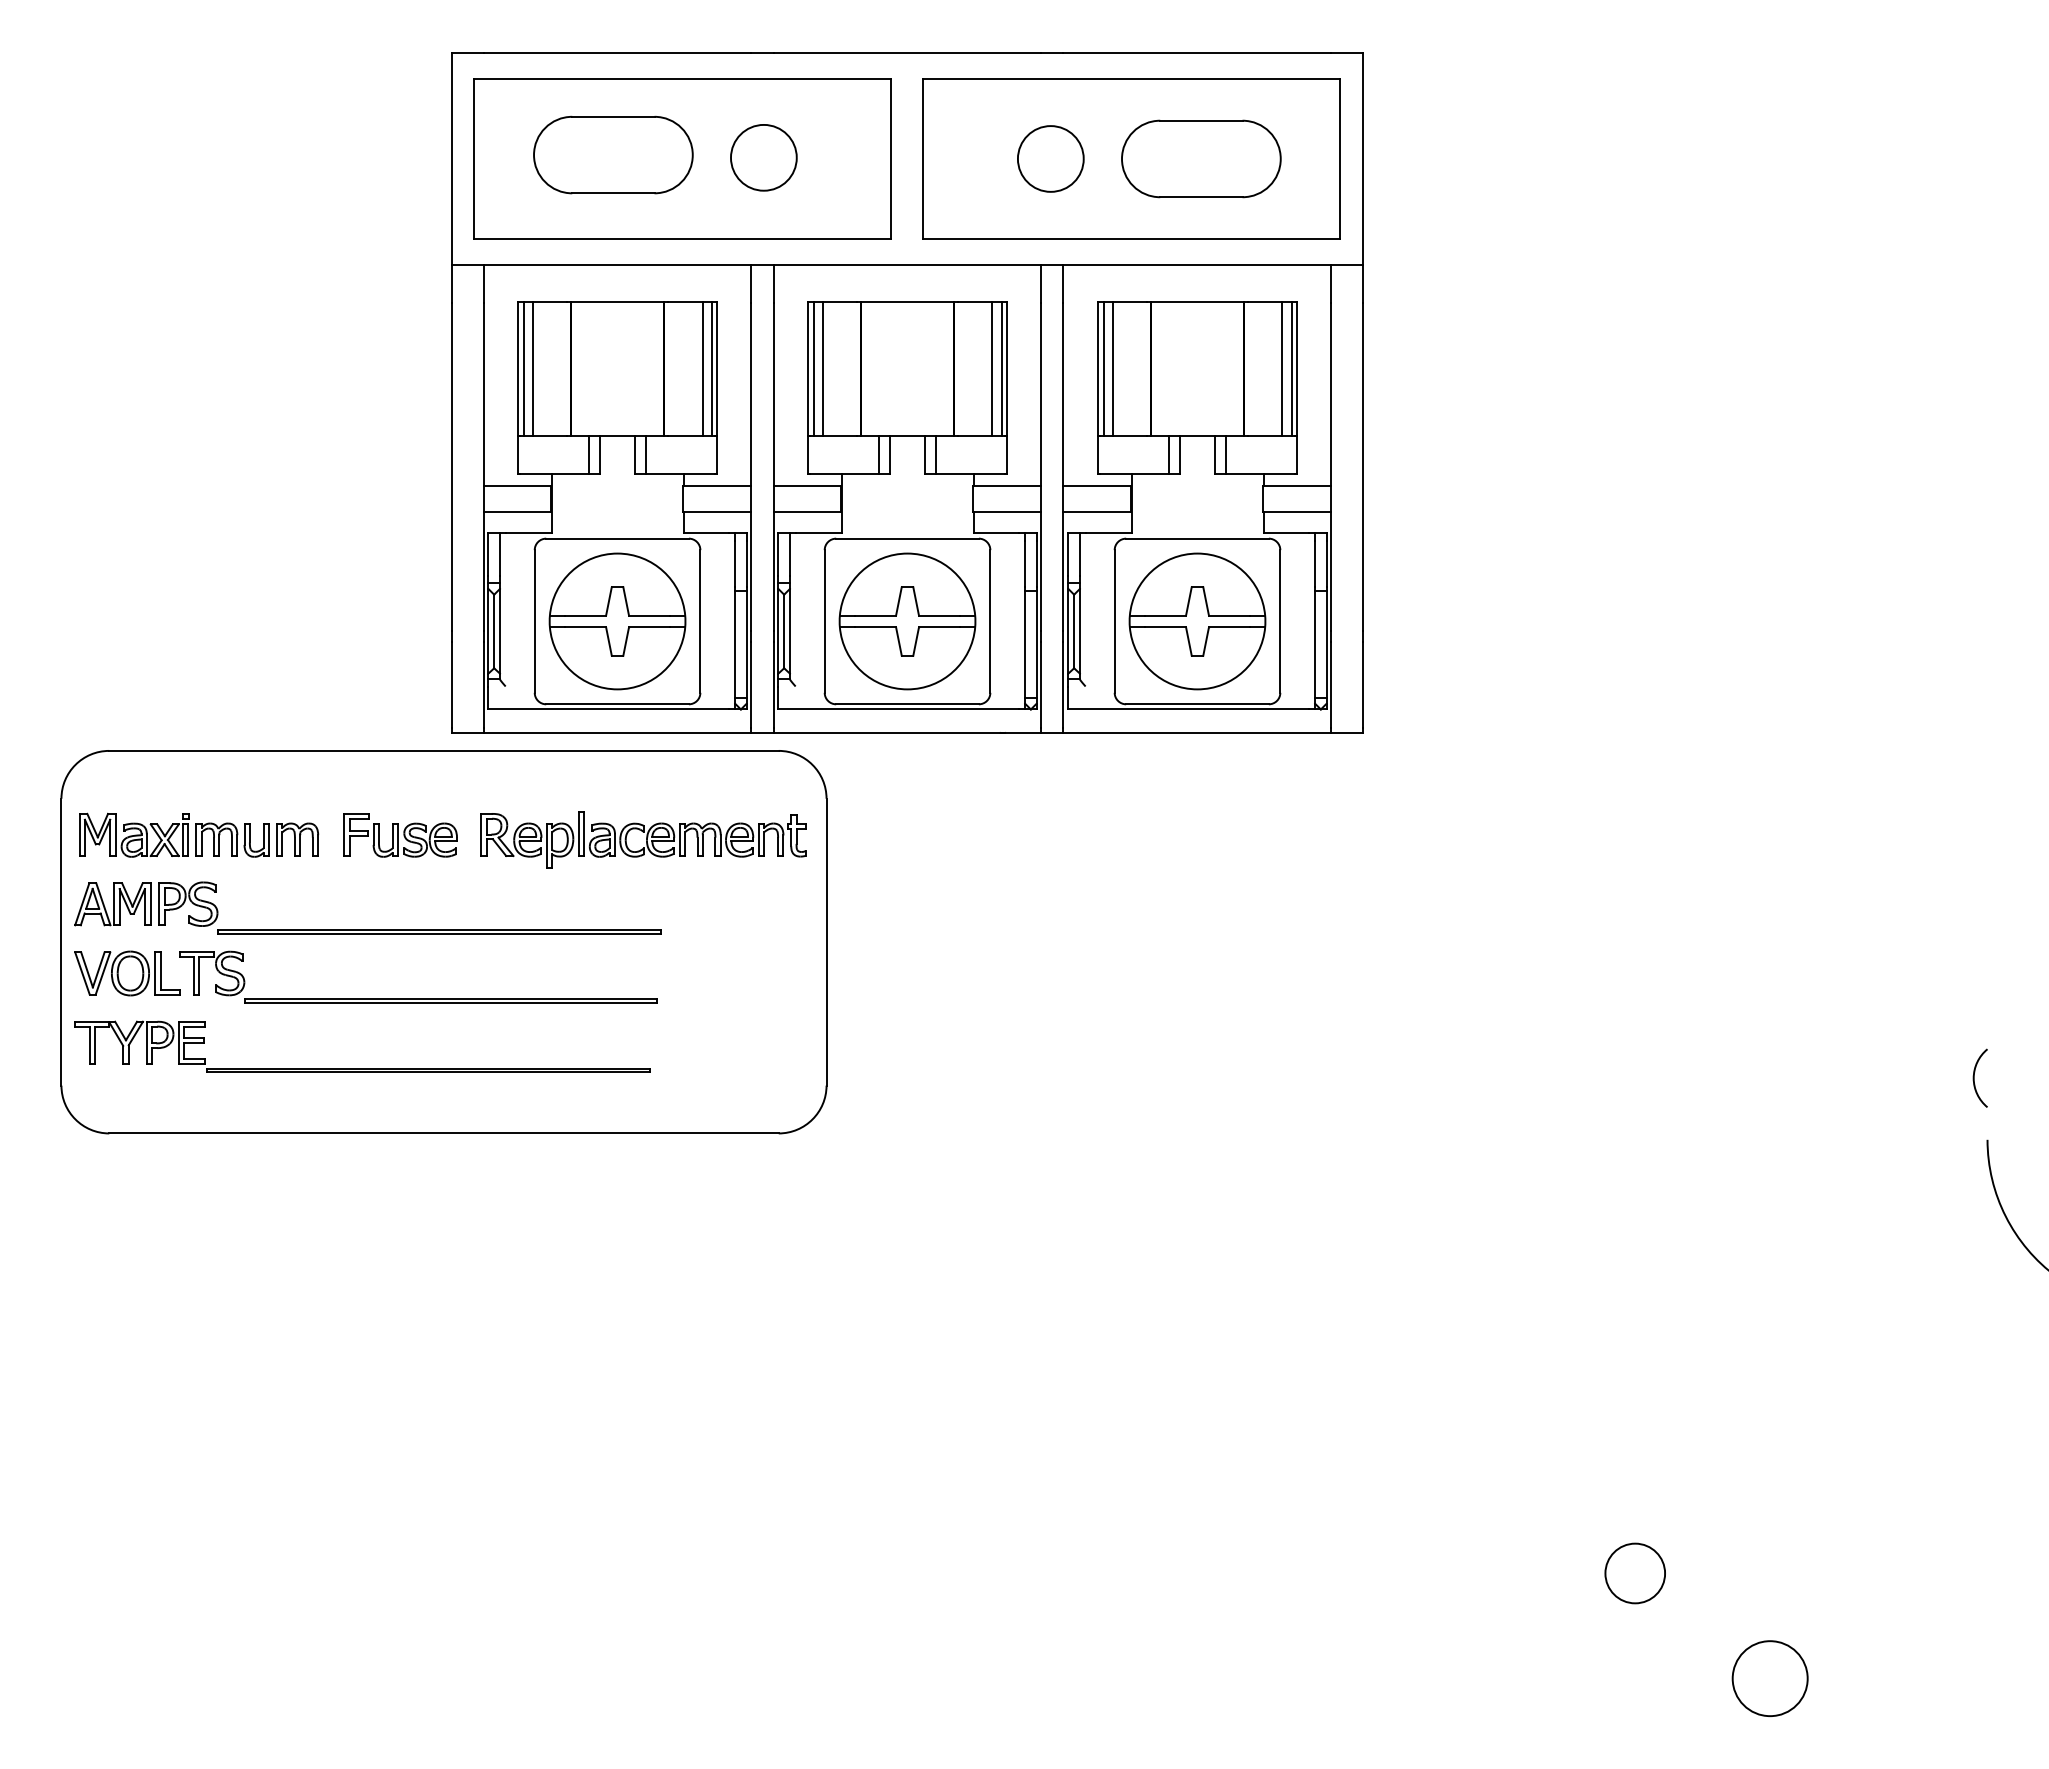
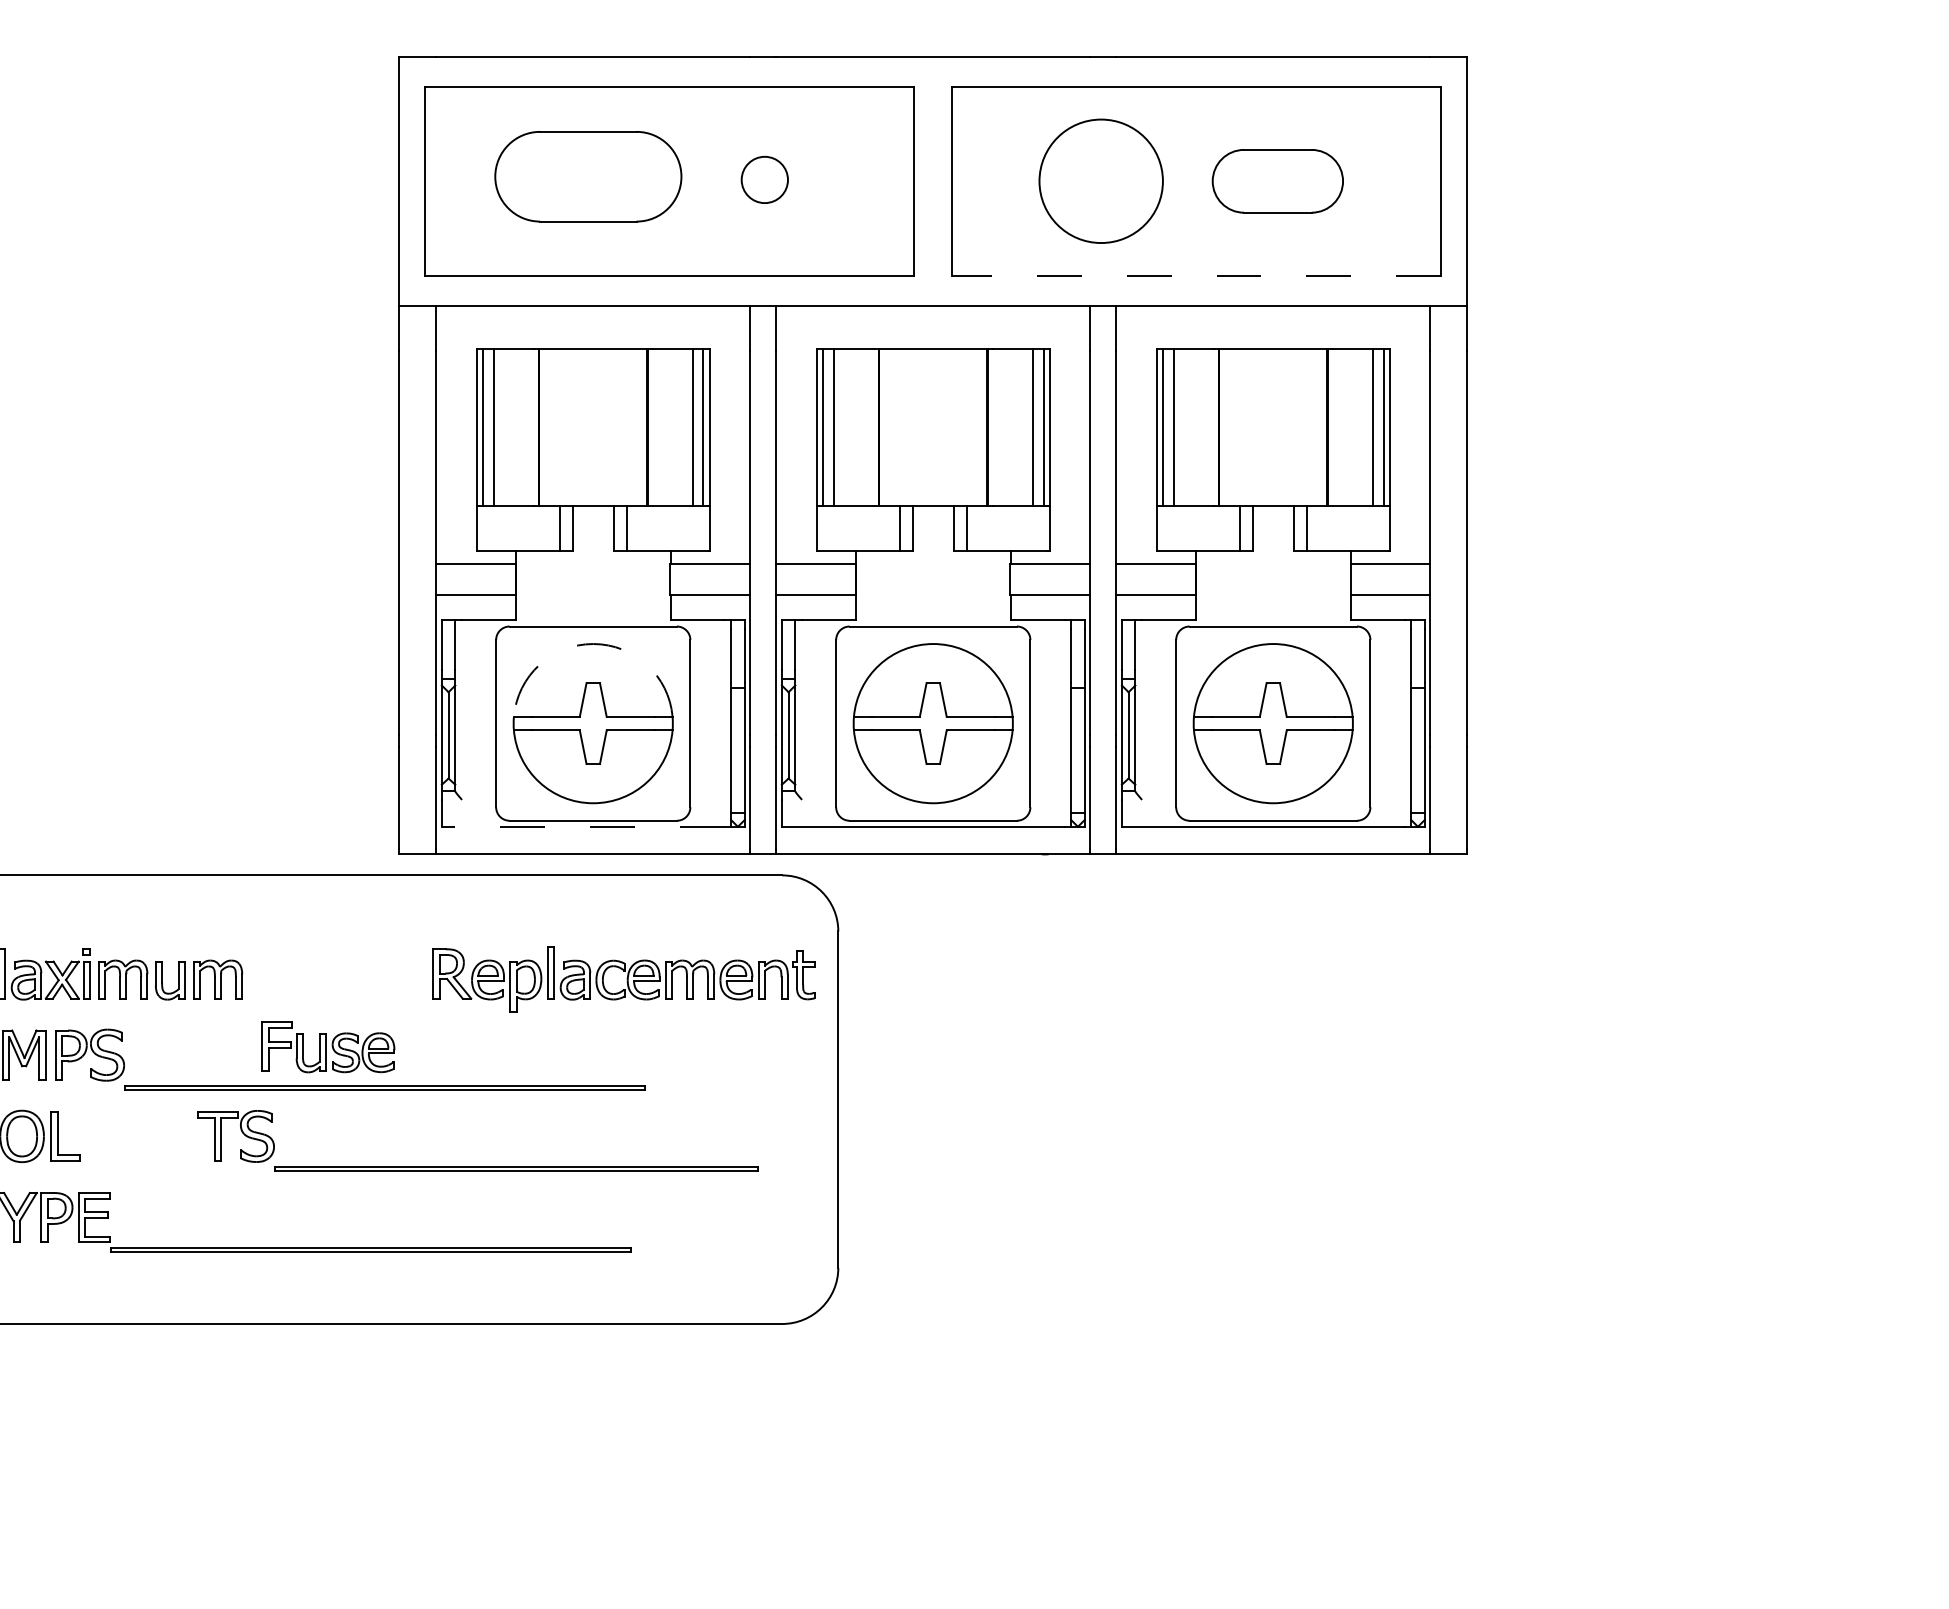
circle: (763, 157) -> (764, 179), size x0.6
circle: (1050, 158) -> (1100, 180), size x1.6
part: (1201, 158) -> (1277, 180), size x0.7
line: (1131, 239) -> (1195, 275), solid -> dashed
arc: (617, 553) -> (593, 643), solid -> dashed
line: (608, 709) -> (582, 826), solid -> dashed
part: (400, 835) -> (328, 1047), moved
part: (418, 998) -> (478, 1165), moved

